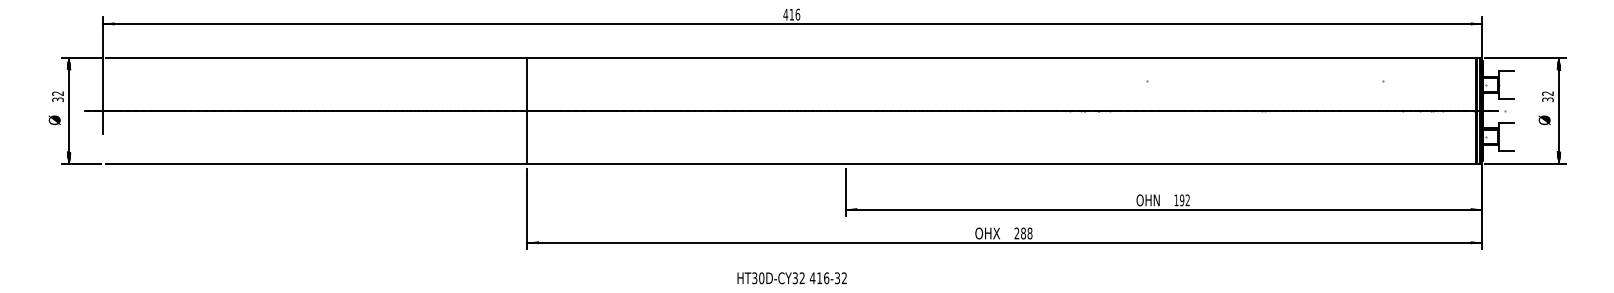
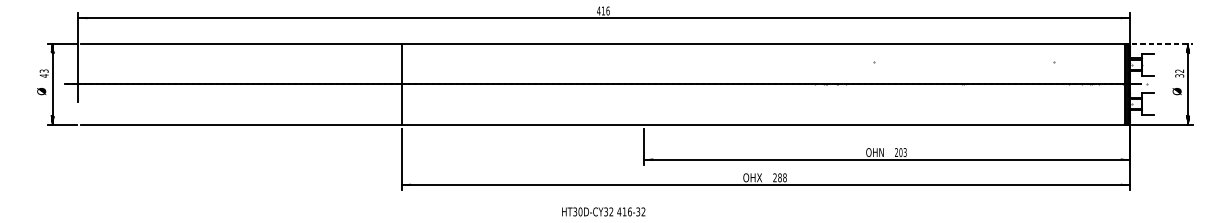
line: (1525, 58) -> (1162, 44), solid -> dashed
text: (57, 96) -> (43, 73), 32 -> 43
text: (1181, 200) -> (900, 152), 192 -> 203

